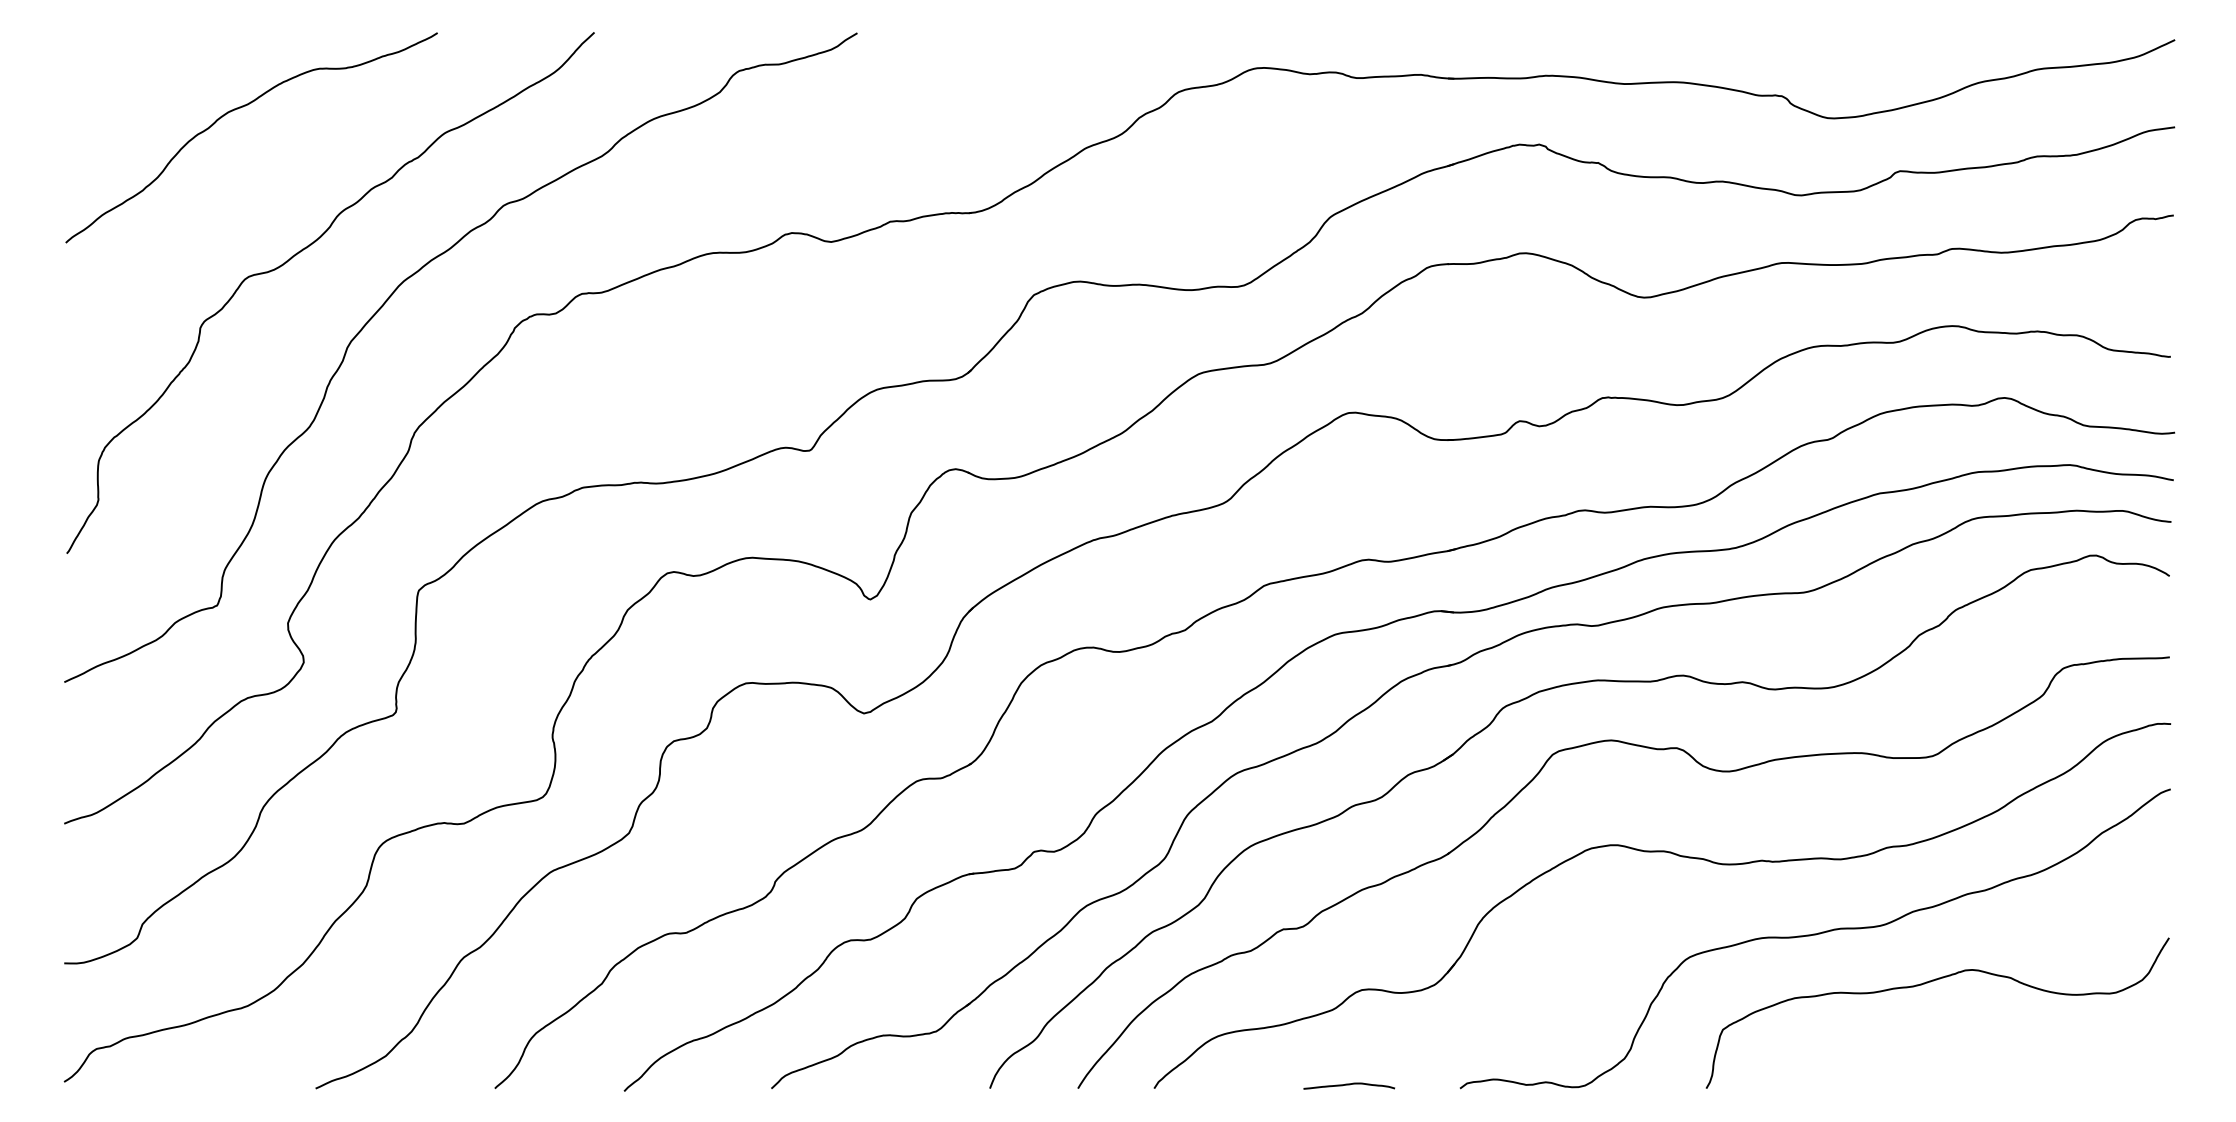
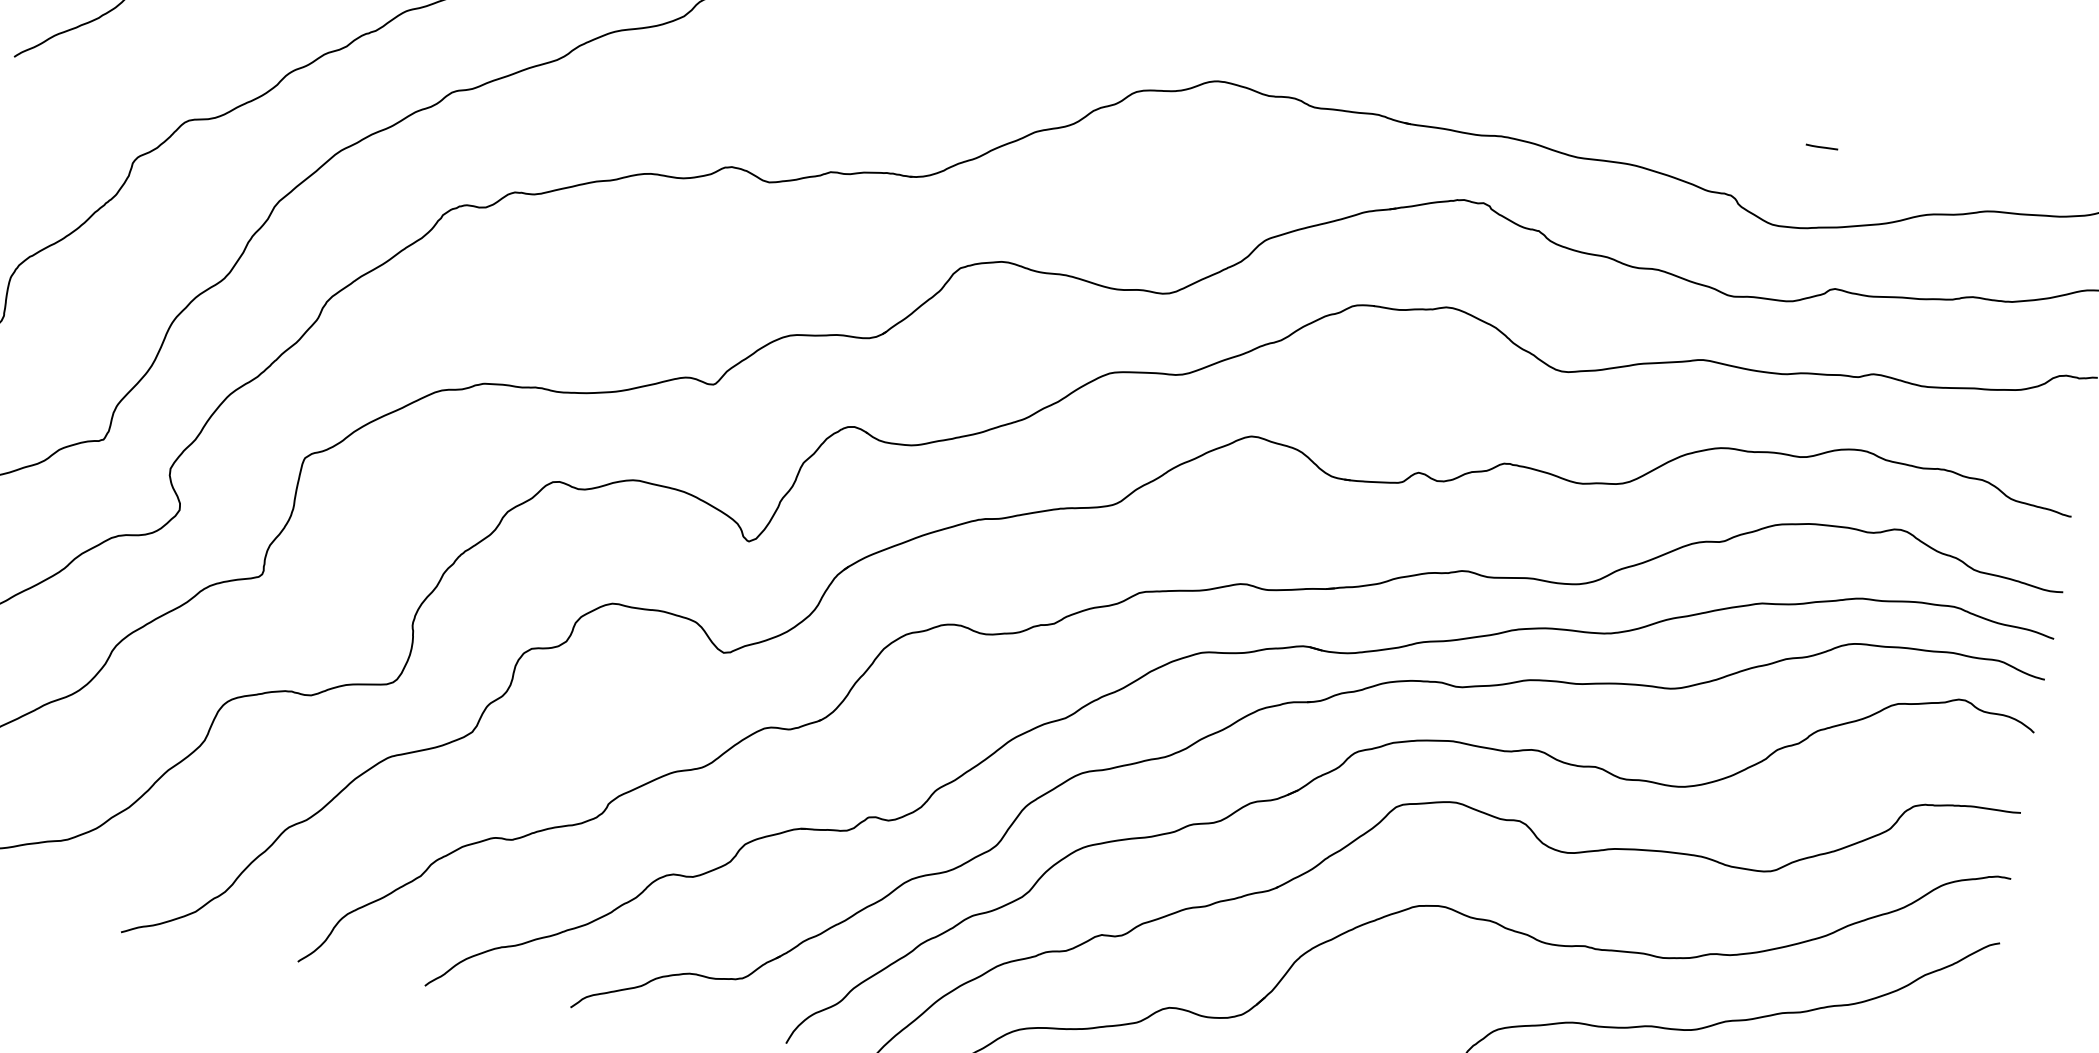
line: (1863, 33) -> (1821, 147), added

